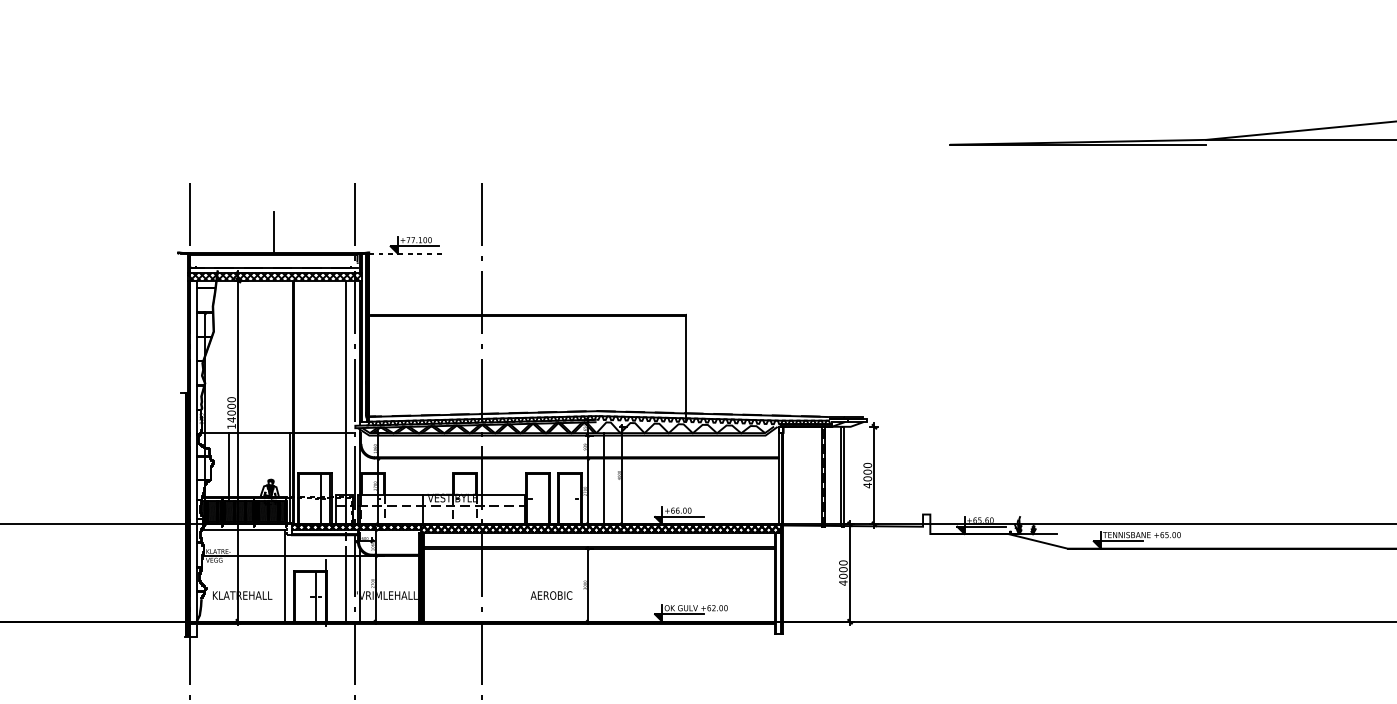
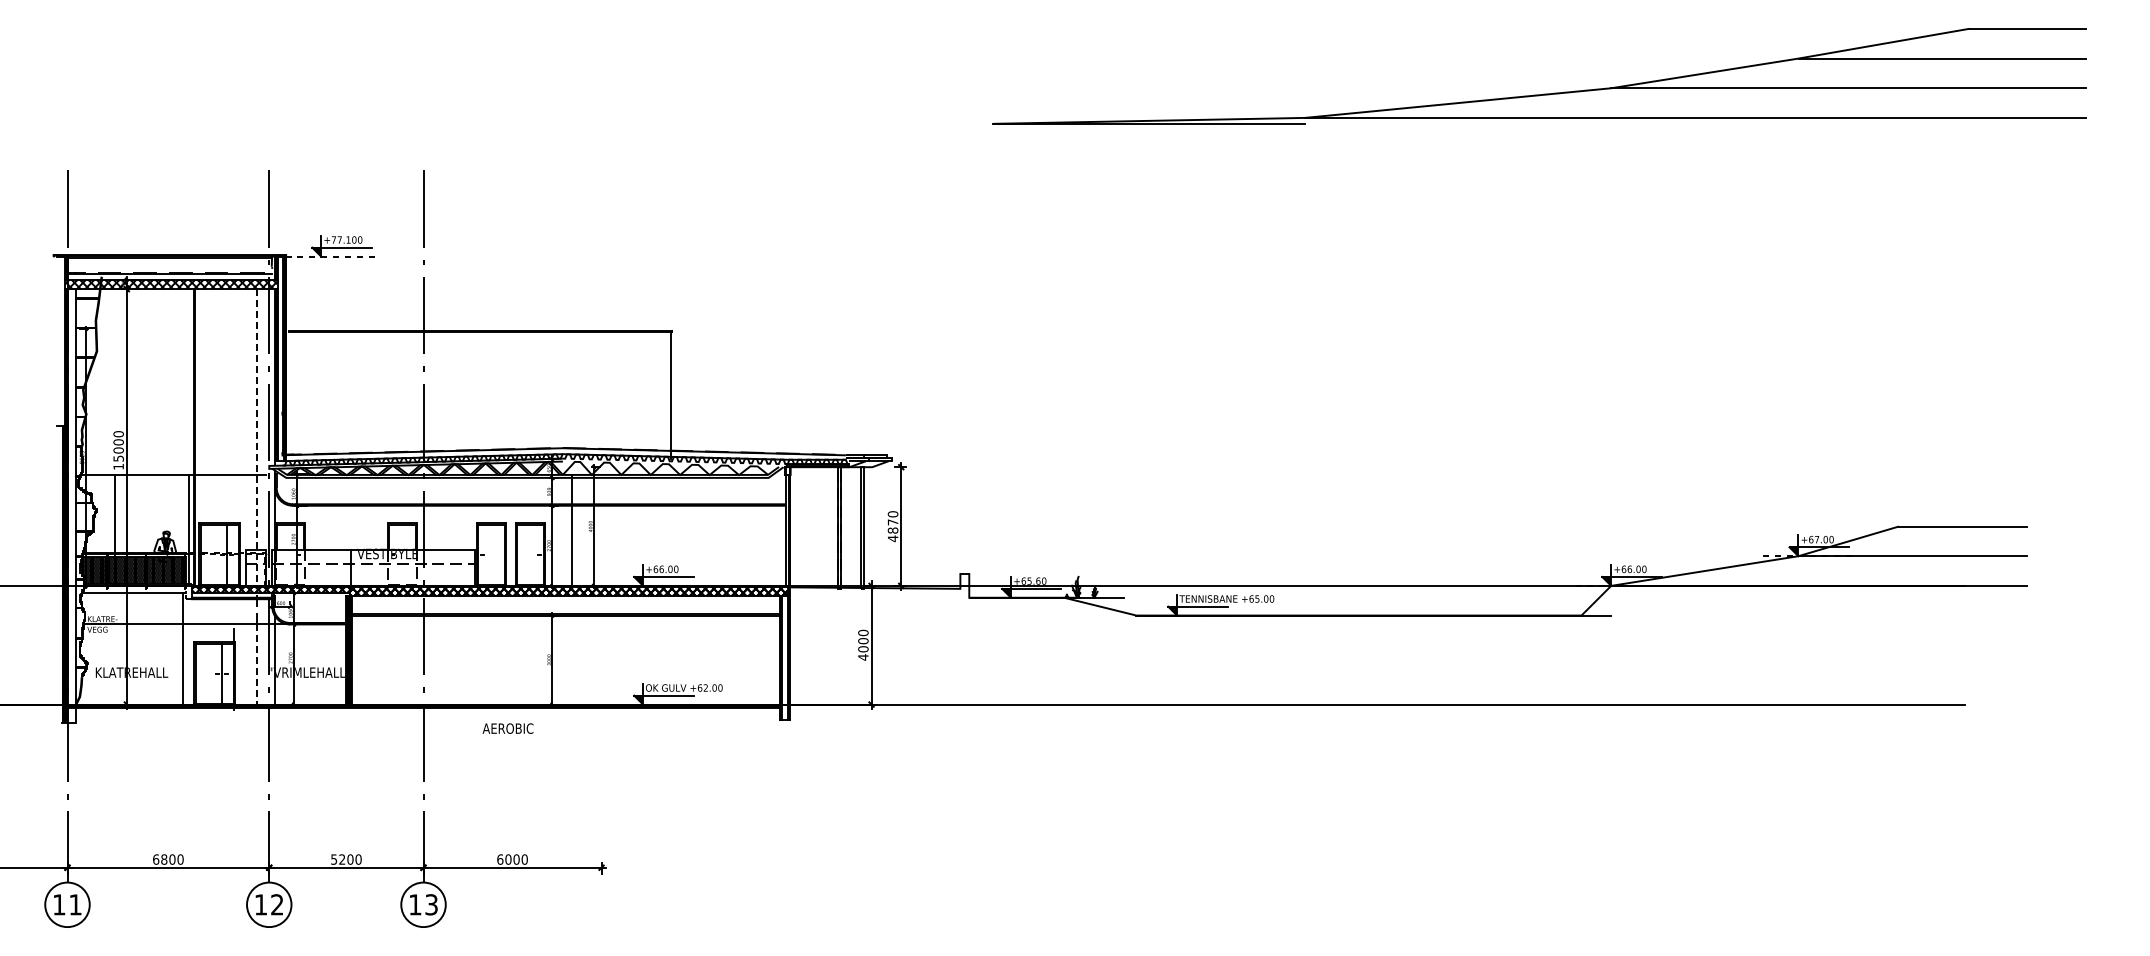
line: (273, 233) -> (169, 231), removed
line: (345, 403) -> (257, 438), solid -> dashed
text: (231, 419) -> (118, 458), 14000 -> 15000
text: (867, 475) -> (892, 526), 4000 -> 4870
line: (345, 589) -> (257, 665), solid -> dashed
text: (551, 595) -> (507, 728), moved

